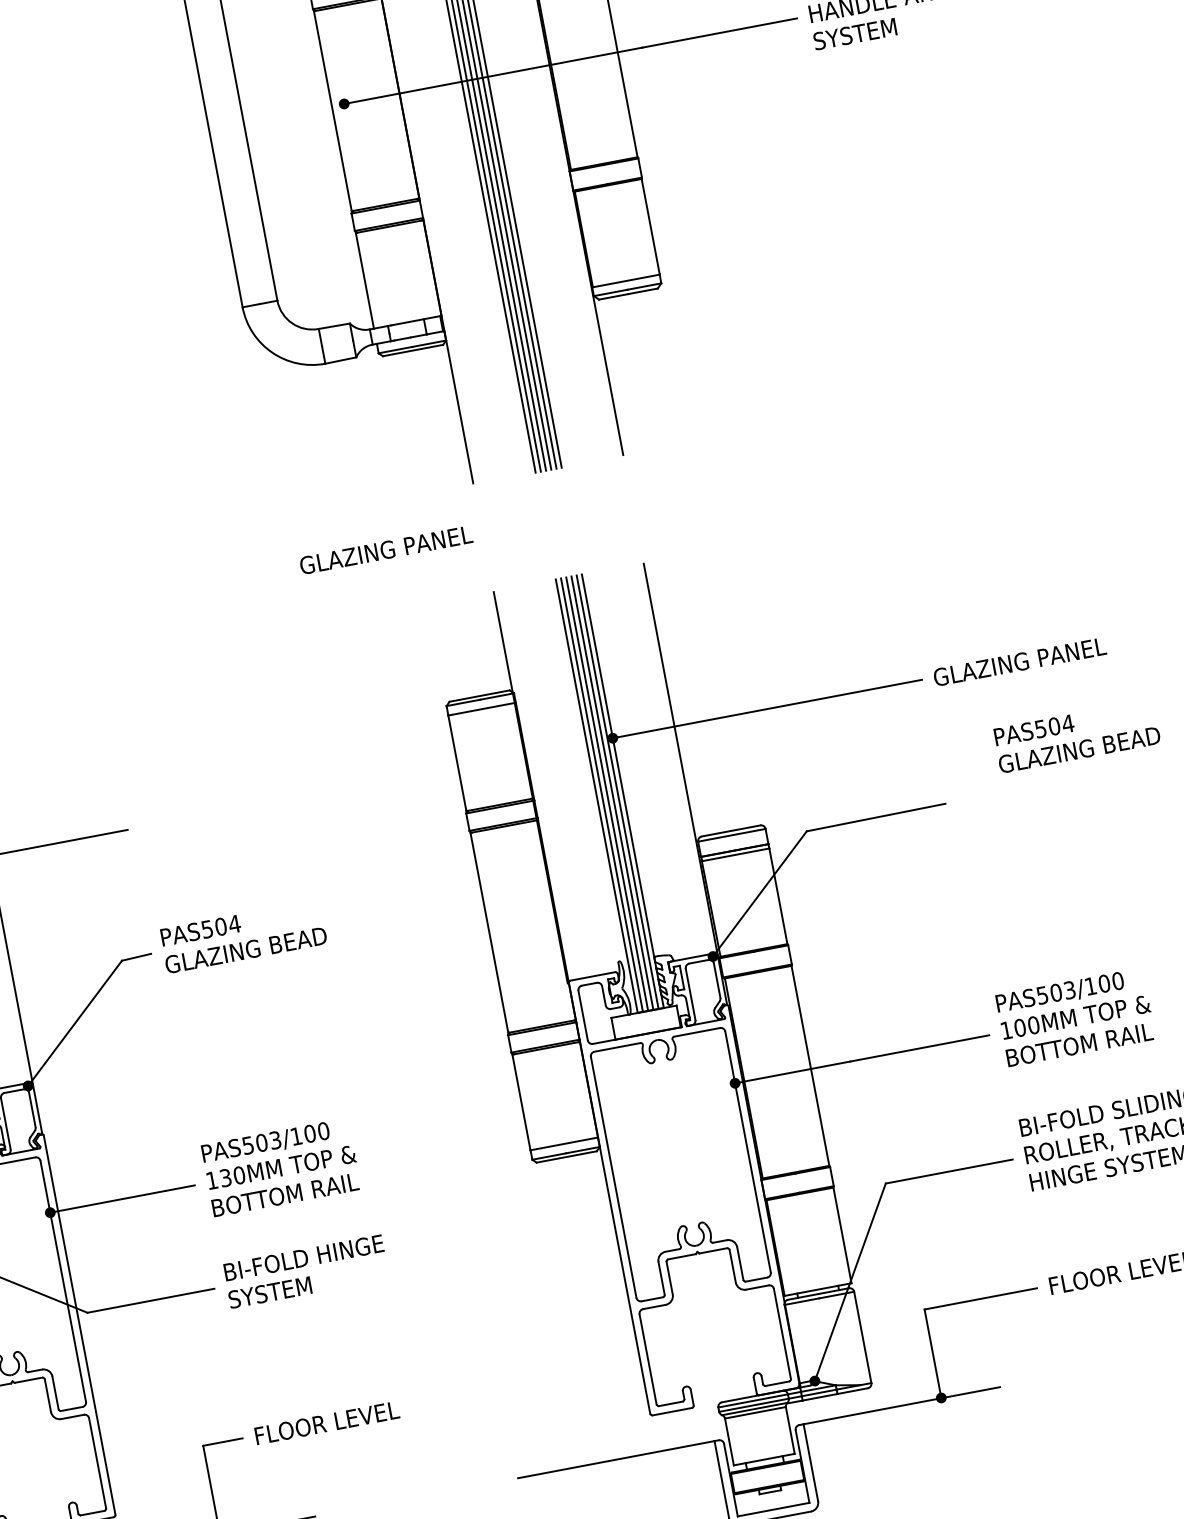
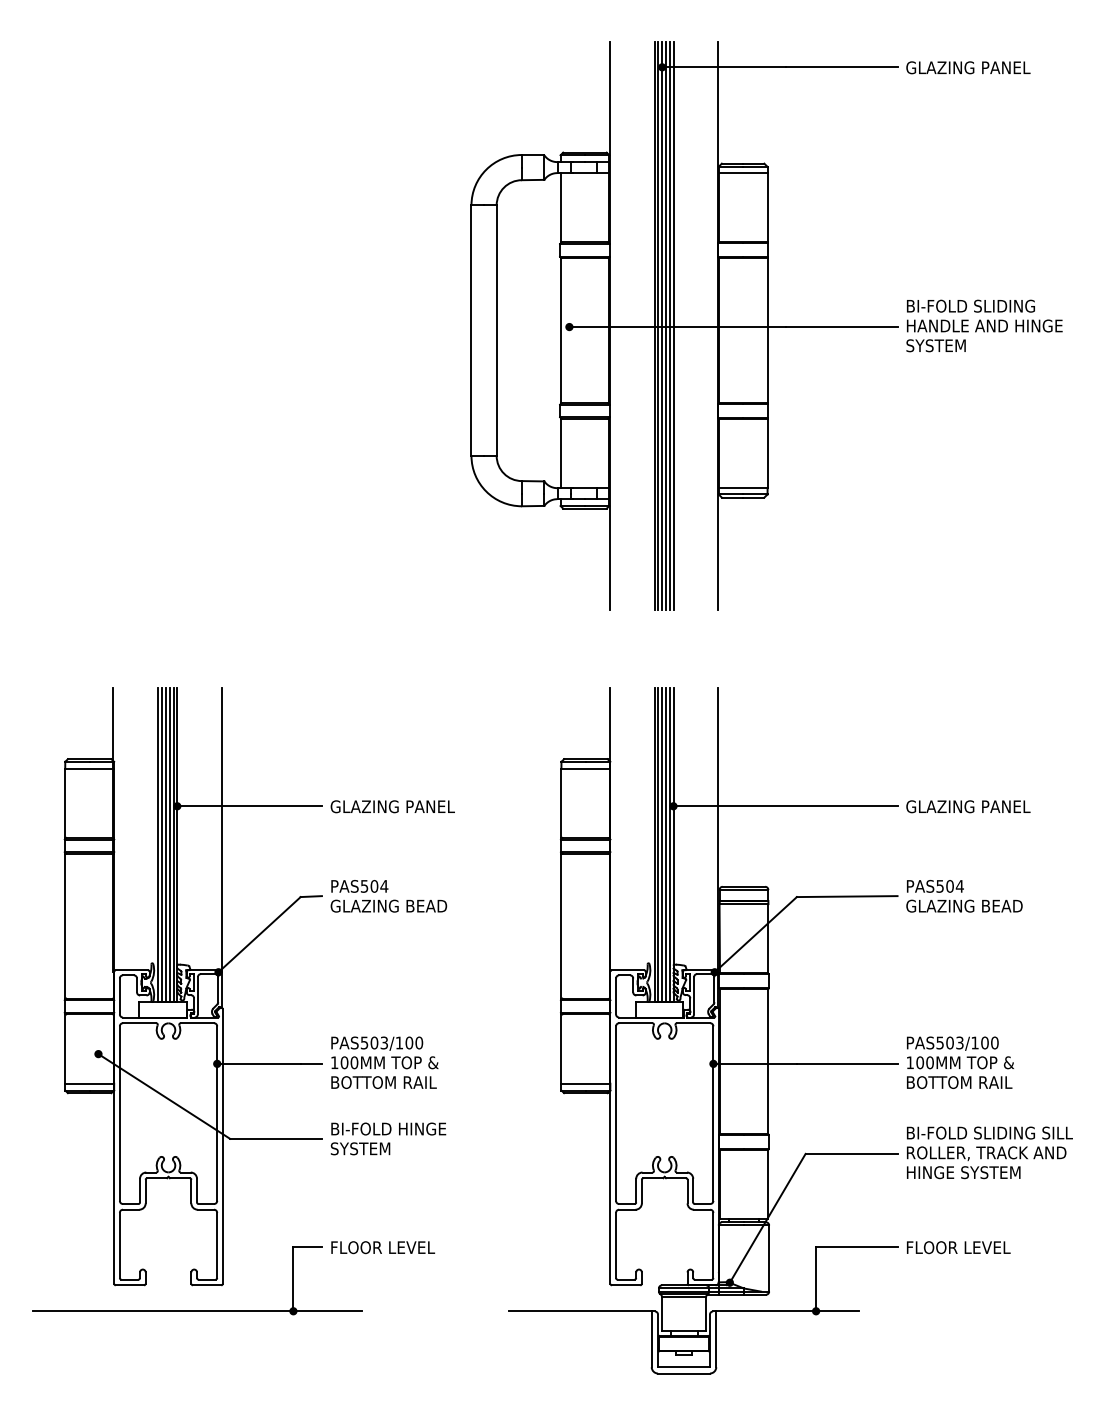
text: (385, 549) -> (392, 806), moved
text: (1077, 736) -> (964, 896), moved
text: (225, 1177) -> (344, 1062), 130MM -> 100MM

